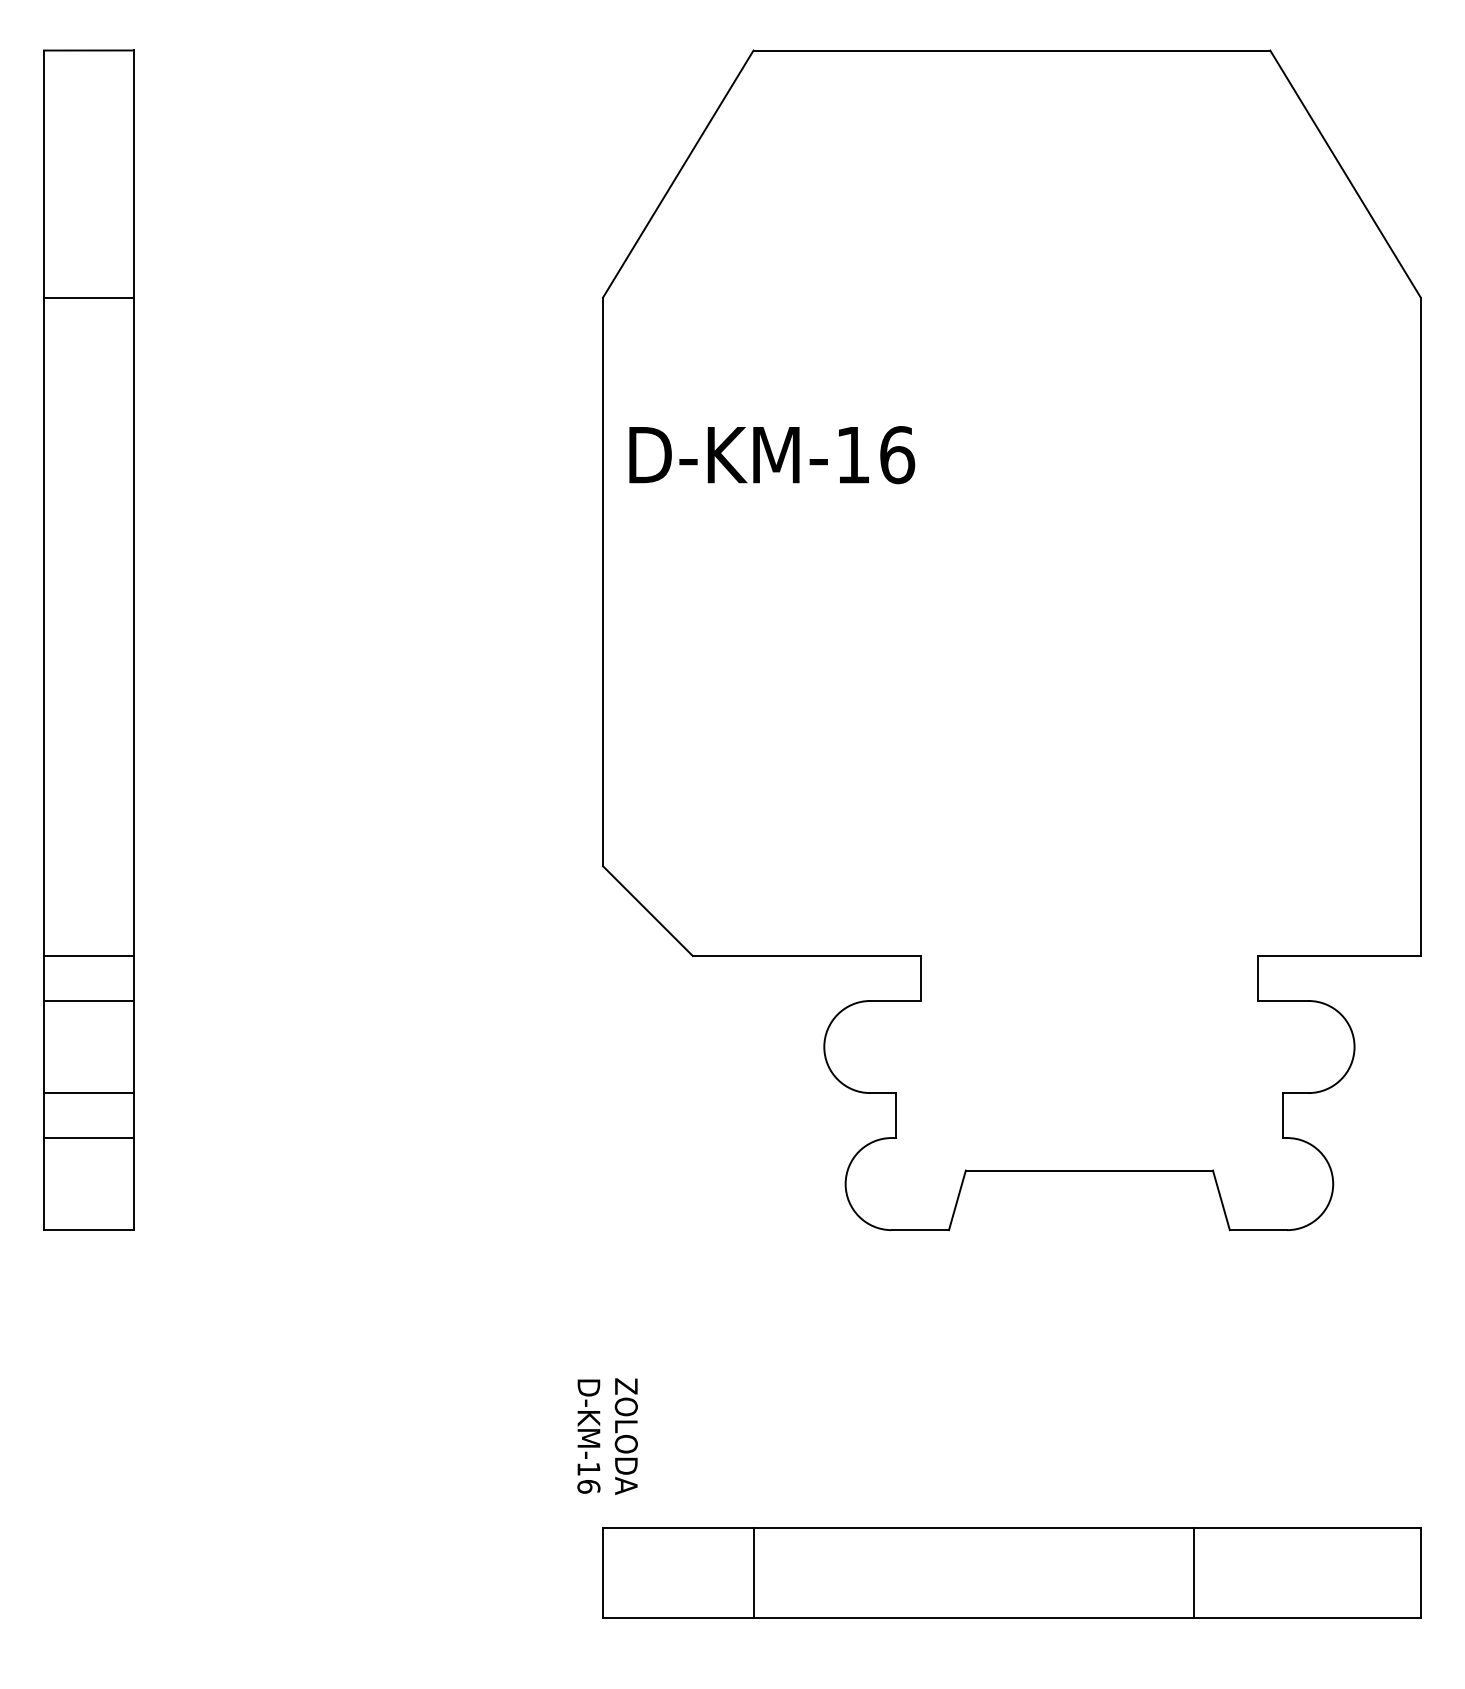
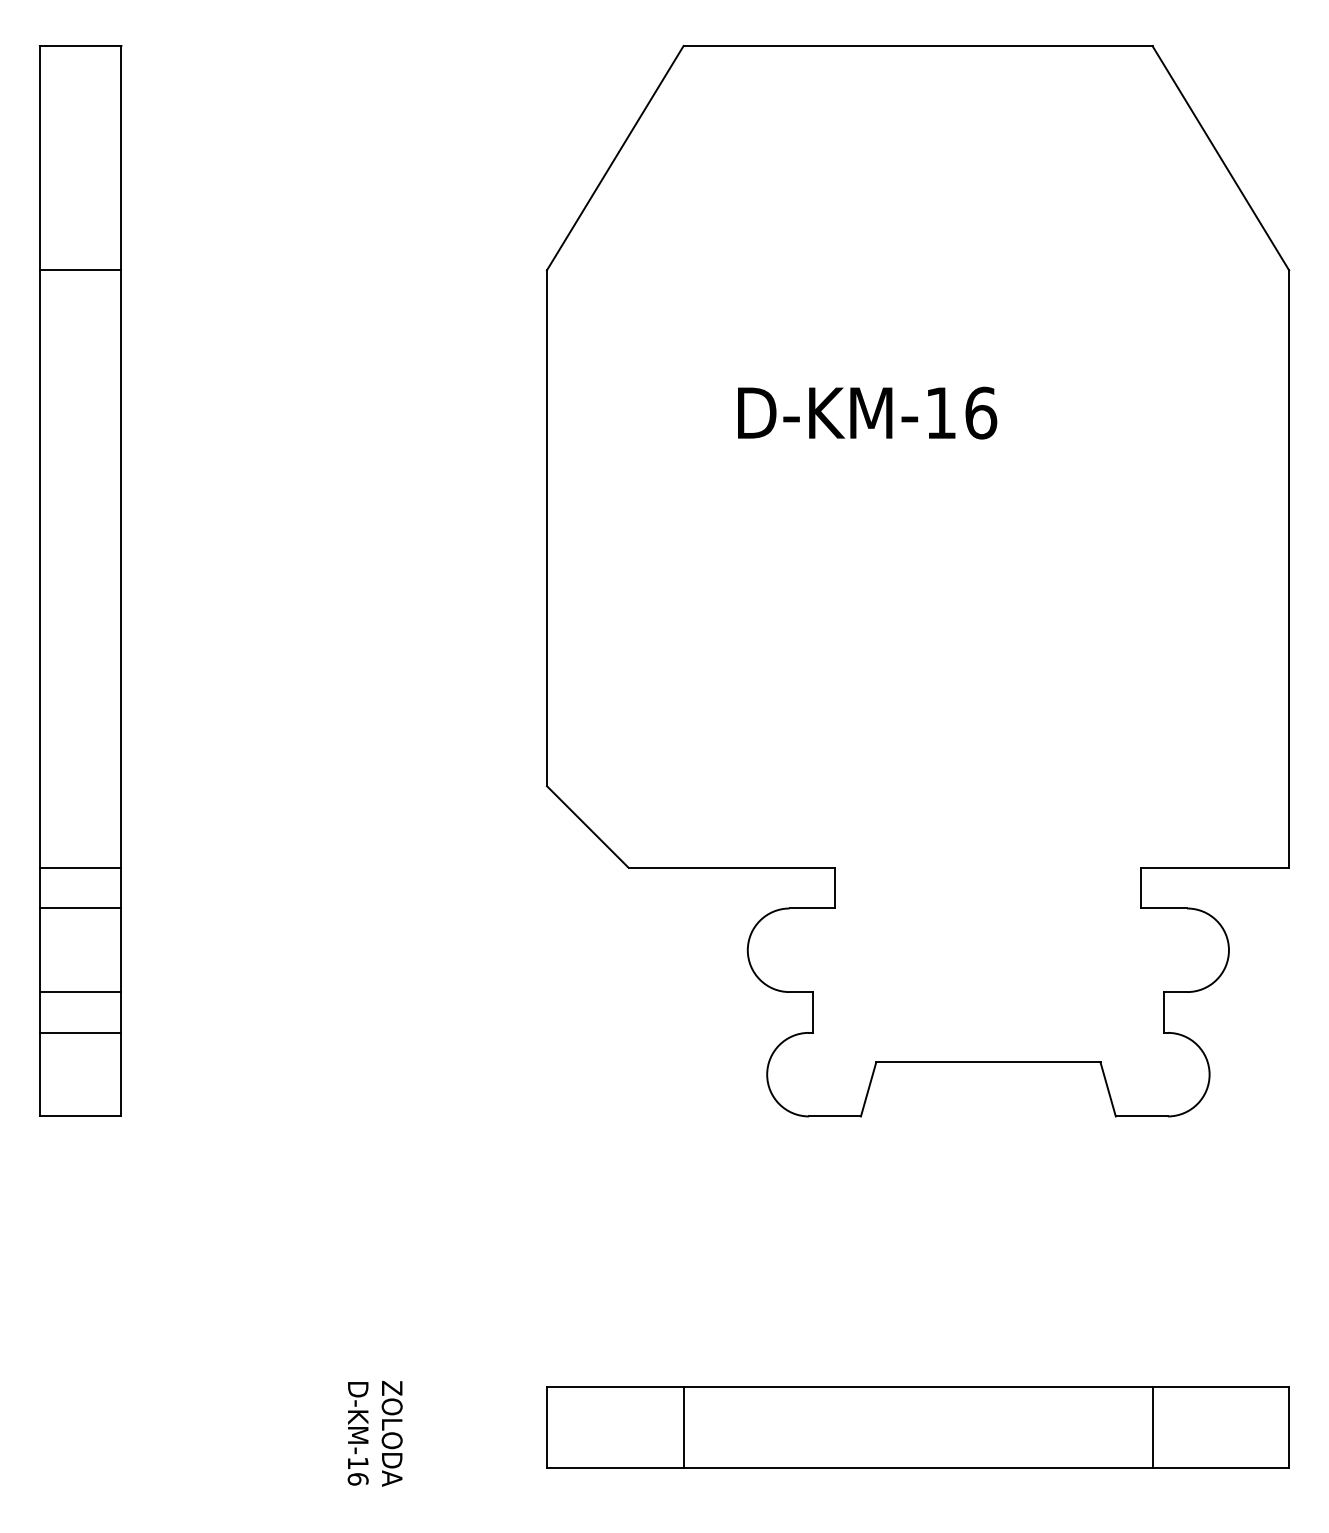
text: (772, 454) -> (867, 412), moved
text: (606, 1436) -> (374, 1433), moved
line: (1194, 1572) -> (1152, 1427), moved

